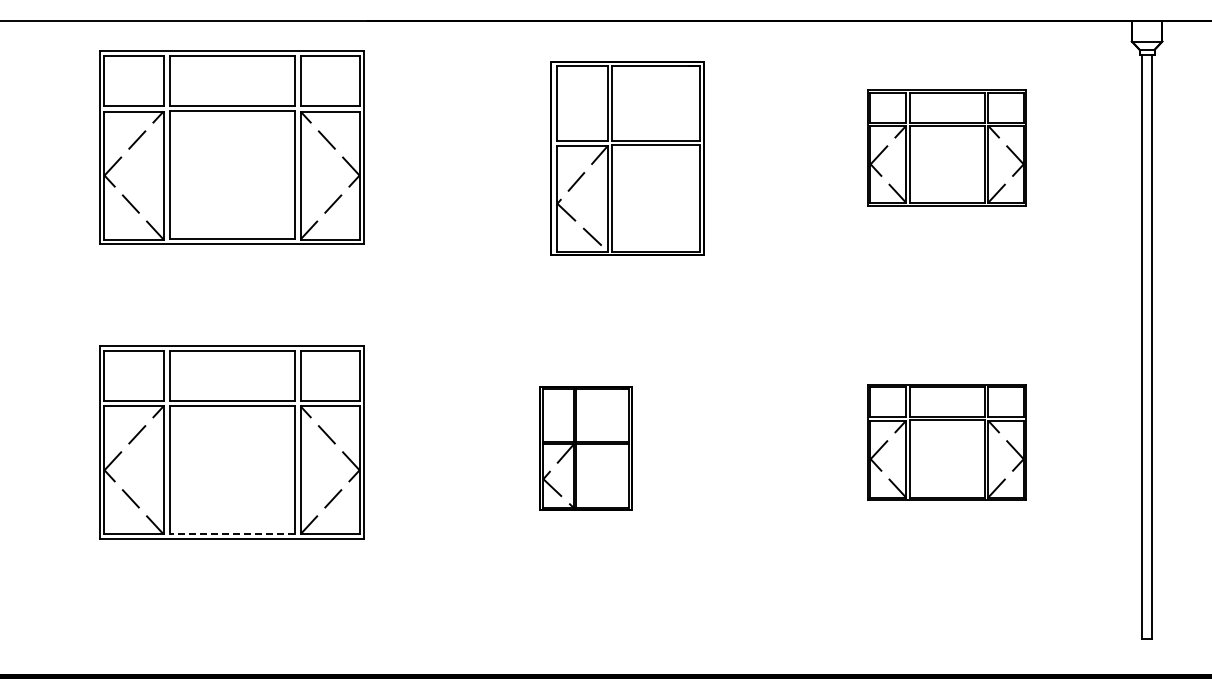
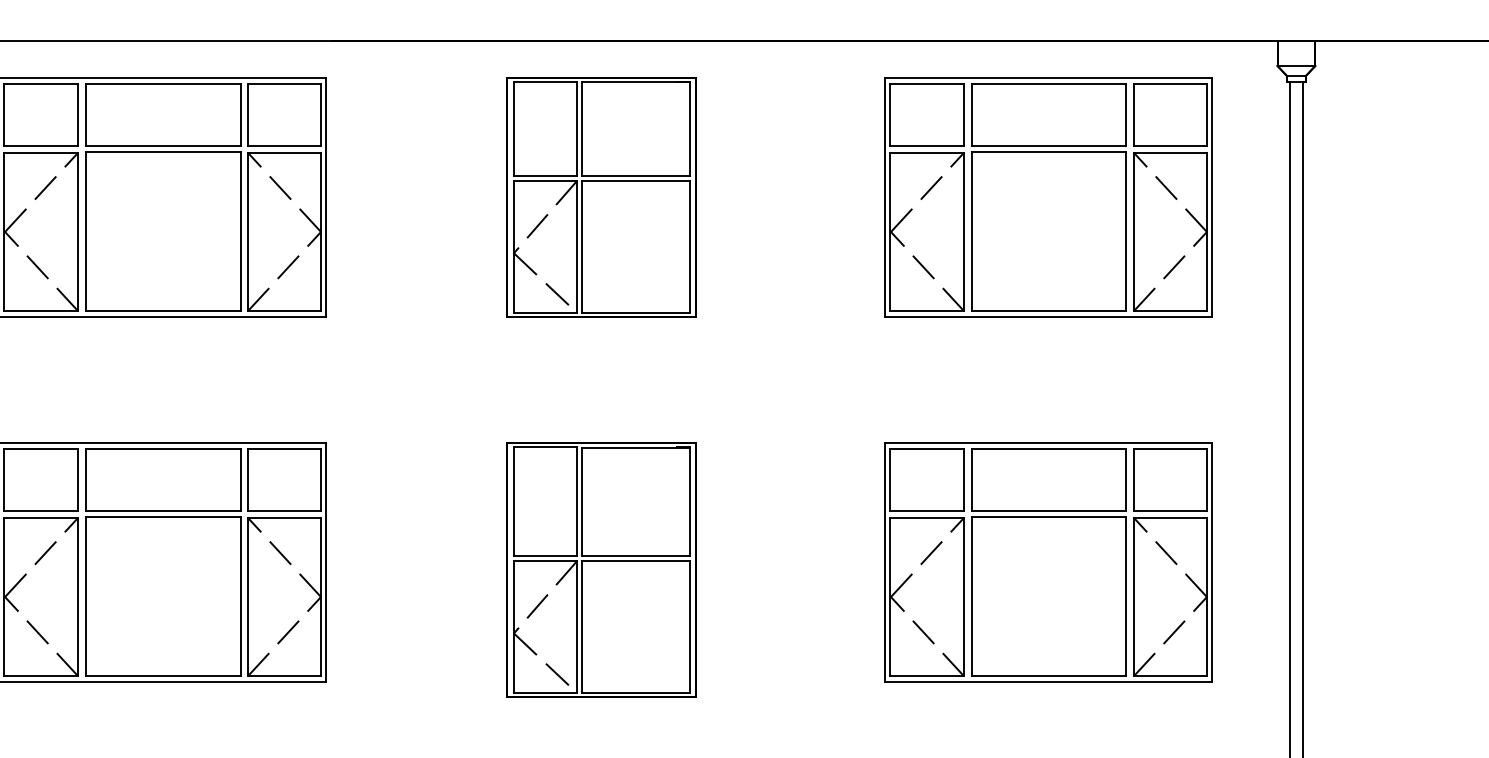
part: (946, 147) -> (1047, 197), size x1.67
part: (627, 158) -> (600, 197), moved
part: (946, 442) -> (1047, 562), size x1.67
part: (585, 448) -> (600, 570), size x1.67
line: (232, 534) -> (163, 676), dashed -> solid

